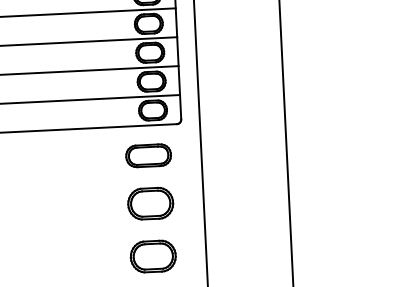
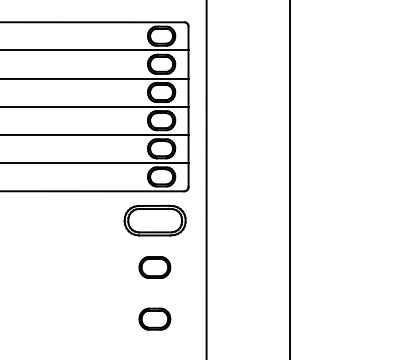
part: (147, 155) -> (154, 220), size x1.4
part: (150, 203) -> (154, 267), size x0.7
part: (152, 257) -> (154, 319), size x0.7

